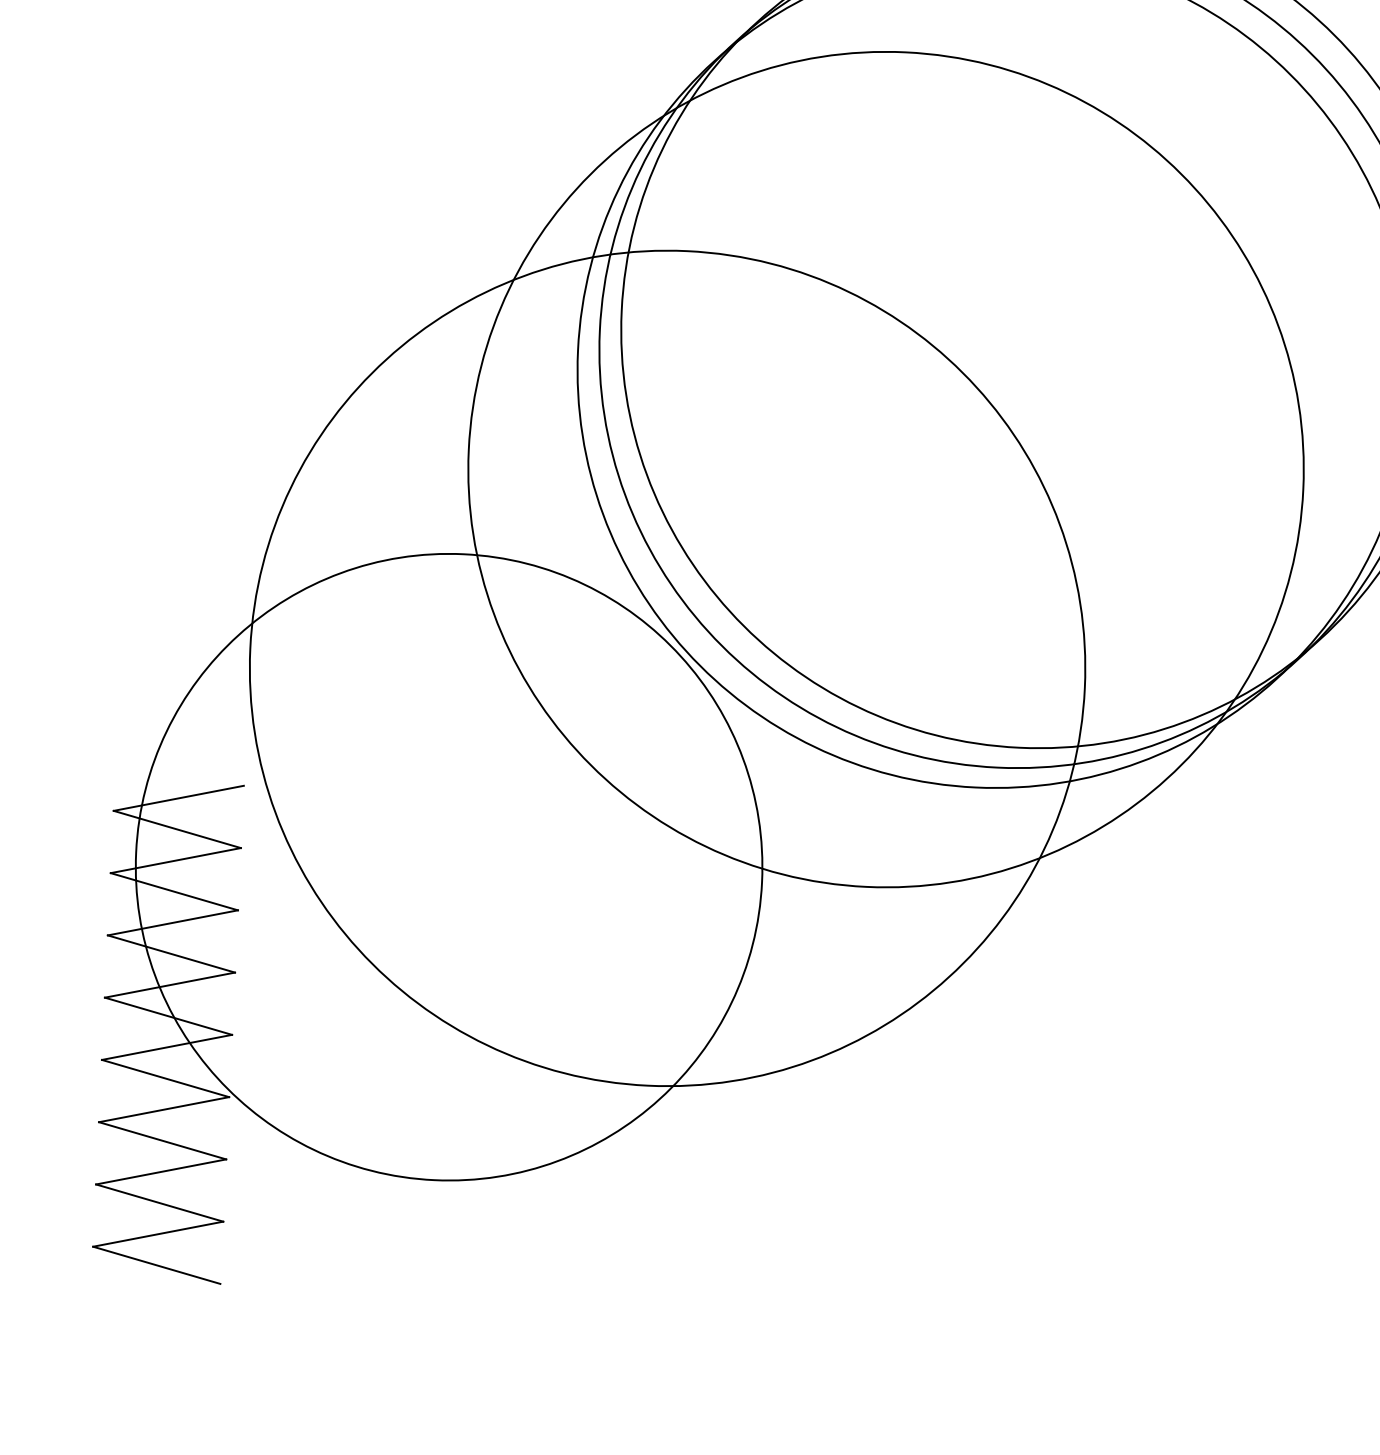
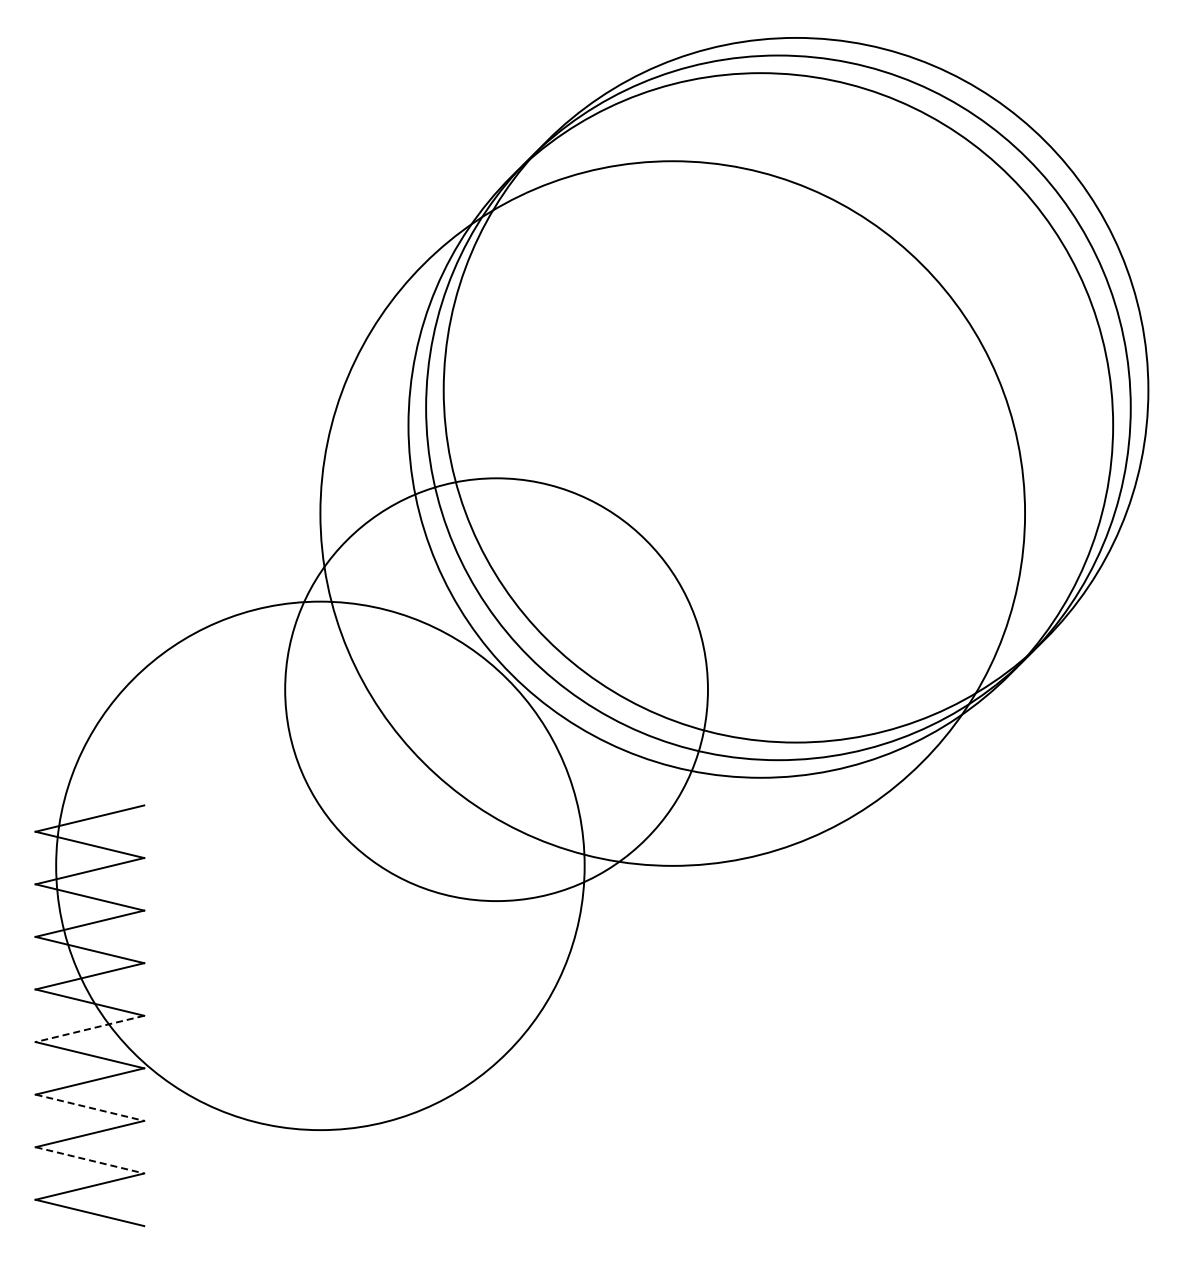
circle: (667, 668) -> (496, 689), size x0.6
line: (166, 1046) -> (89, 1028), solid -> dashed
line: (162, 1140) -> (89, 1107), solid -> dashed
line: (159, 1203) -> (89, 1160), solid -> dashed

